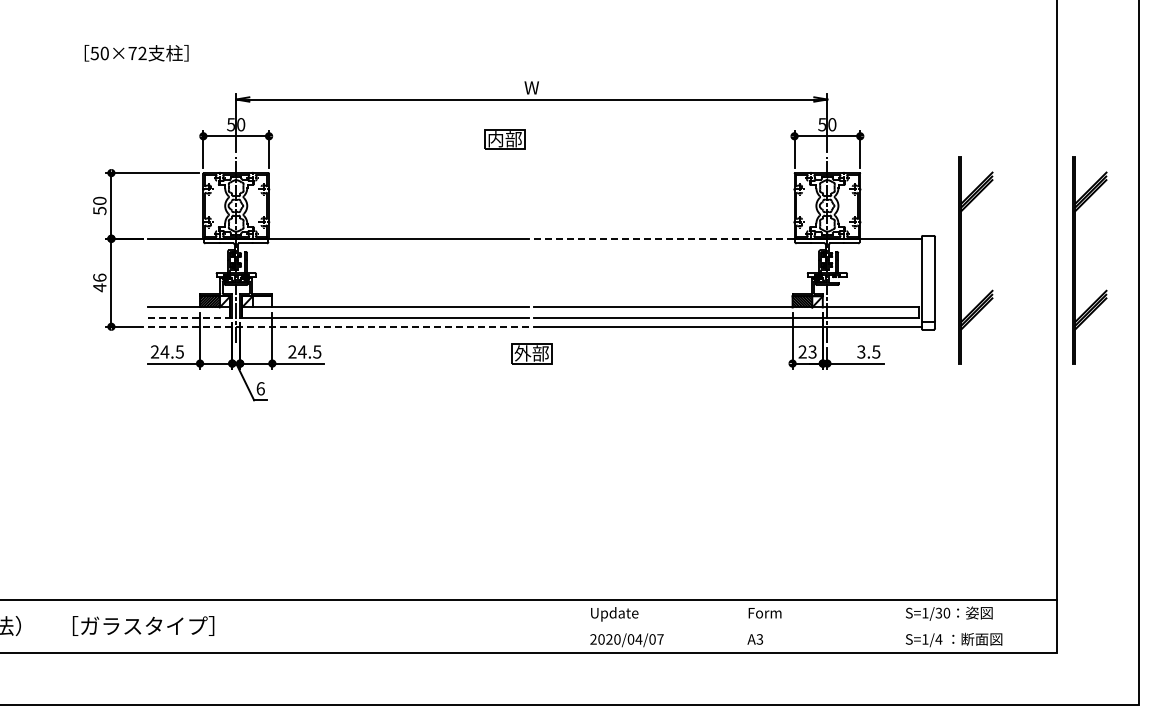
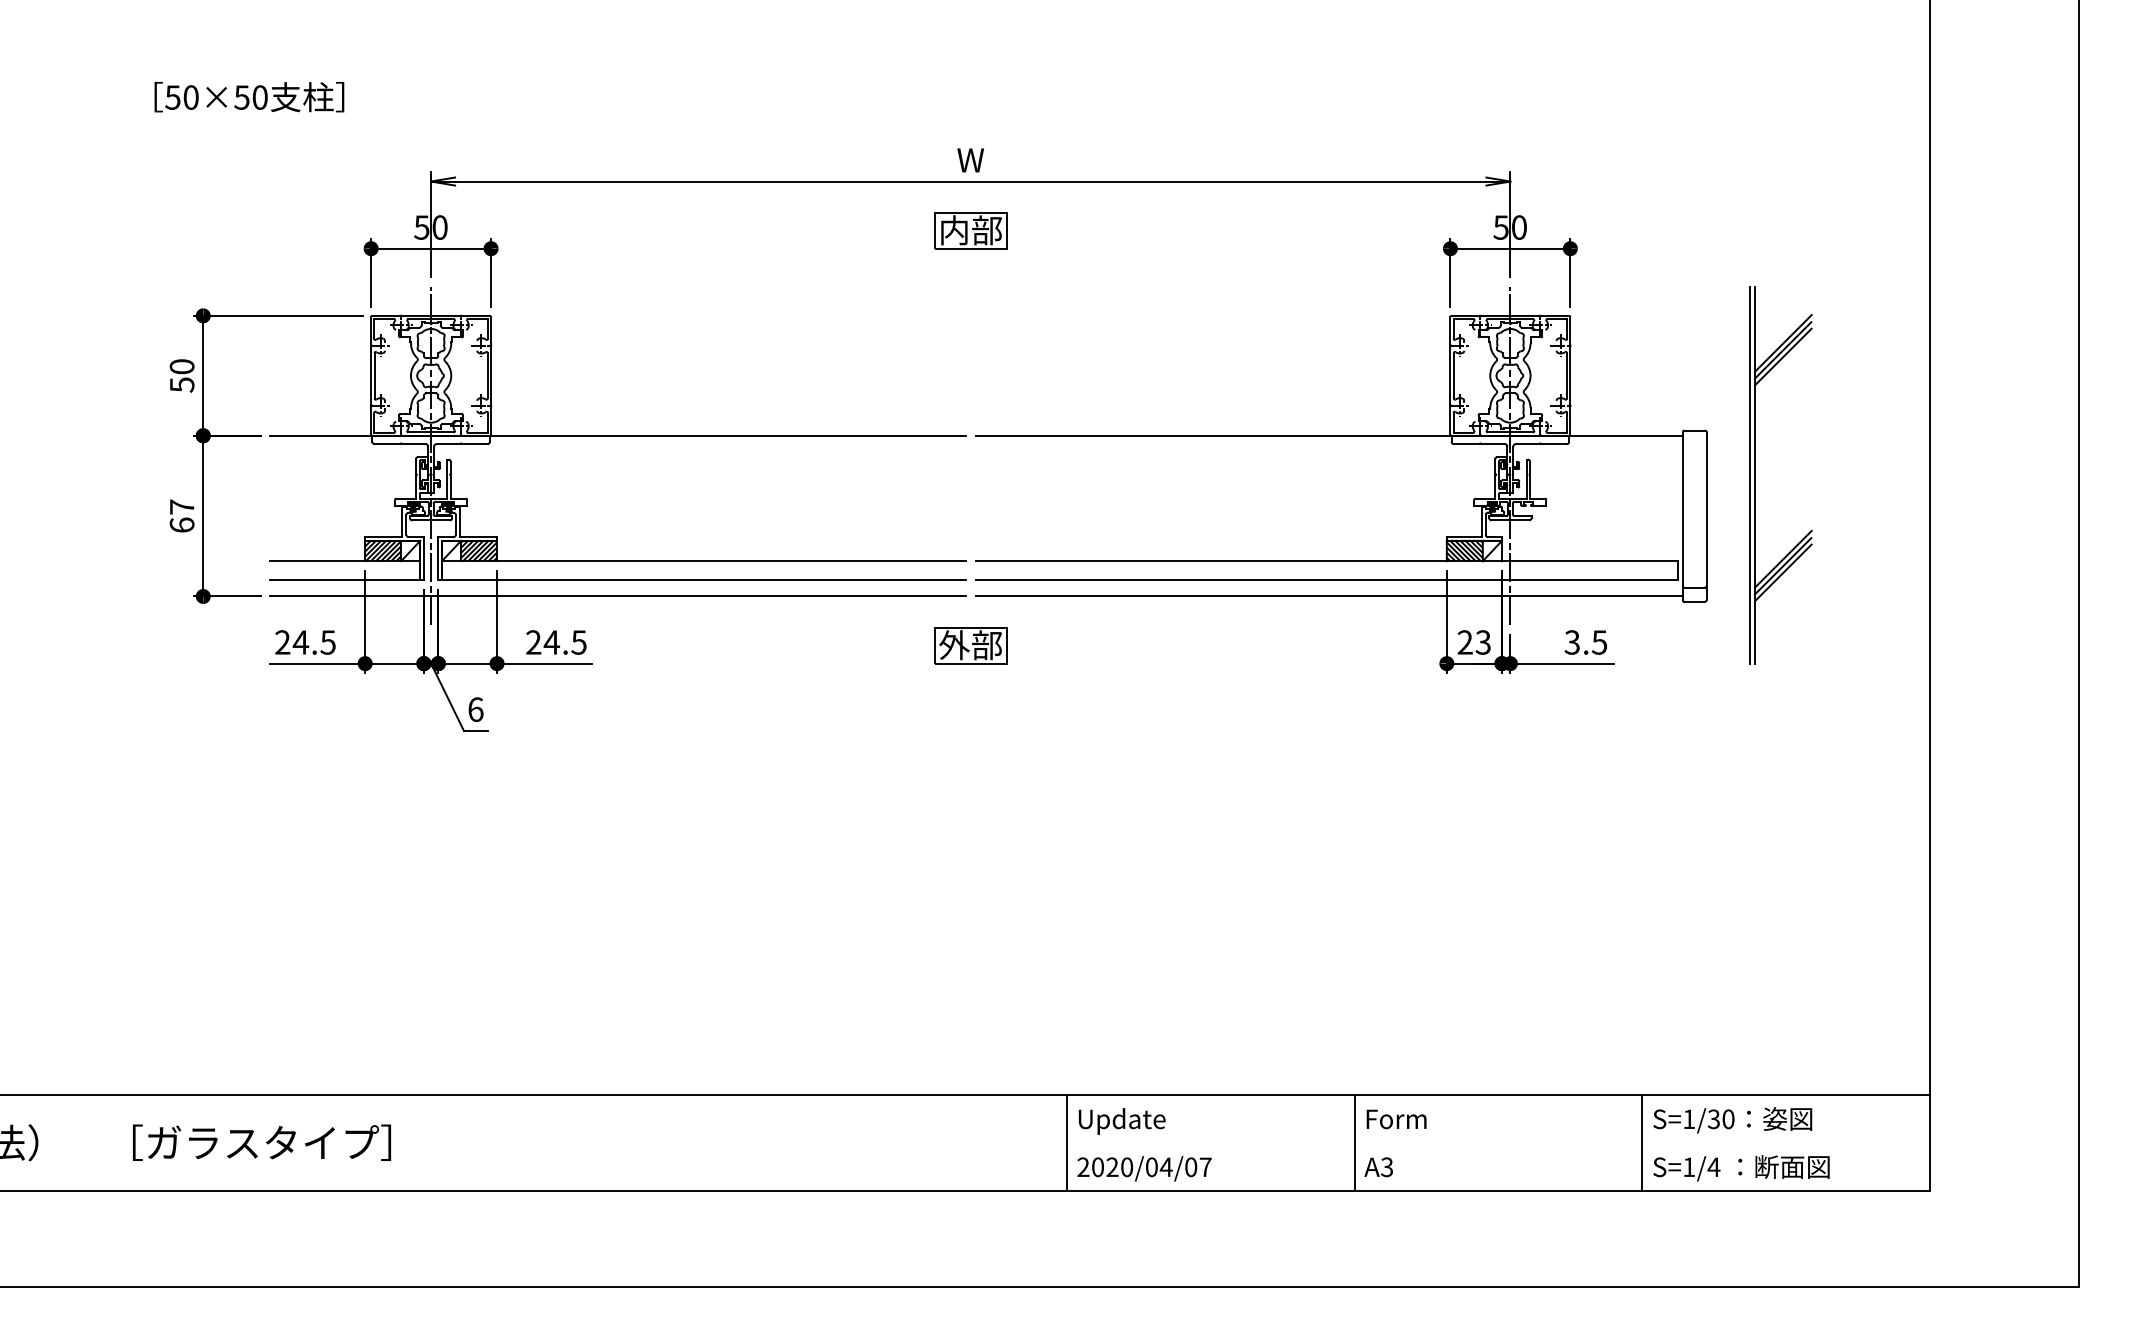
text: (137, 53) -> (250, 97), 50×72 -> 50×50
part: (504, 139) -> (970, 230), moved
line: (680, 238) -> (1242, 435), dashed -> solid
part: (1075, 260) -> (1963, 475), removed
text: (99, 282) -> (181, 515), 46 -> 67
hatch: (262, 301) -> (479, 550), added
line: (189, 317) -> (345, 579), dashed -> solid
line: (338, 326) -> (617, 595), dashed -> solid
line: (584, 626) -> (1066, 1143), added
line: (742, 626) -> (1355, 1143), added
line: (899, 626) -> (1642, 1143), added

